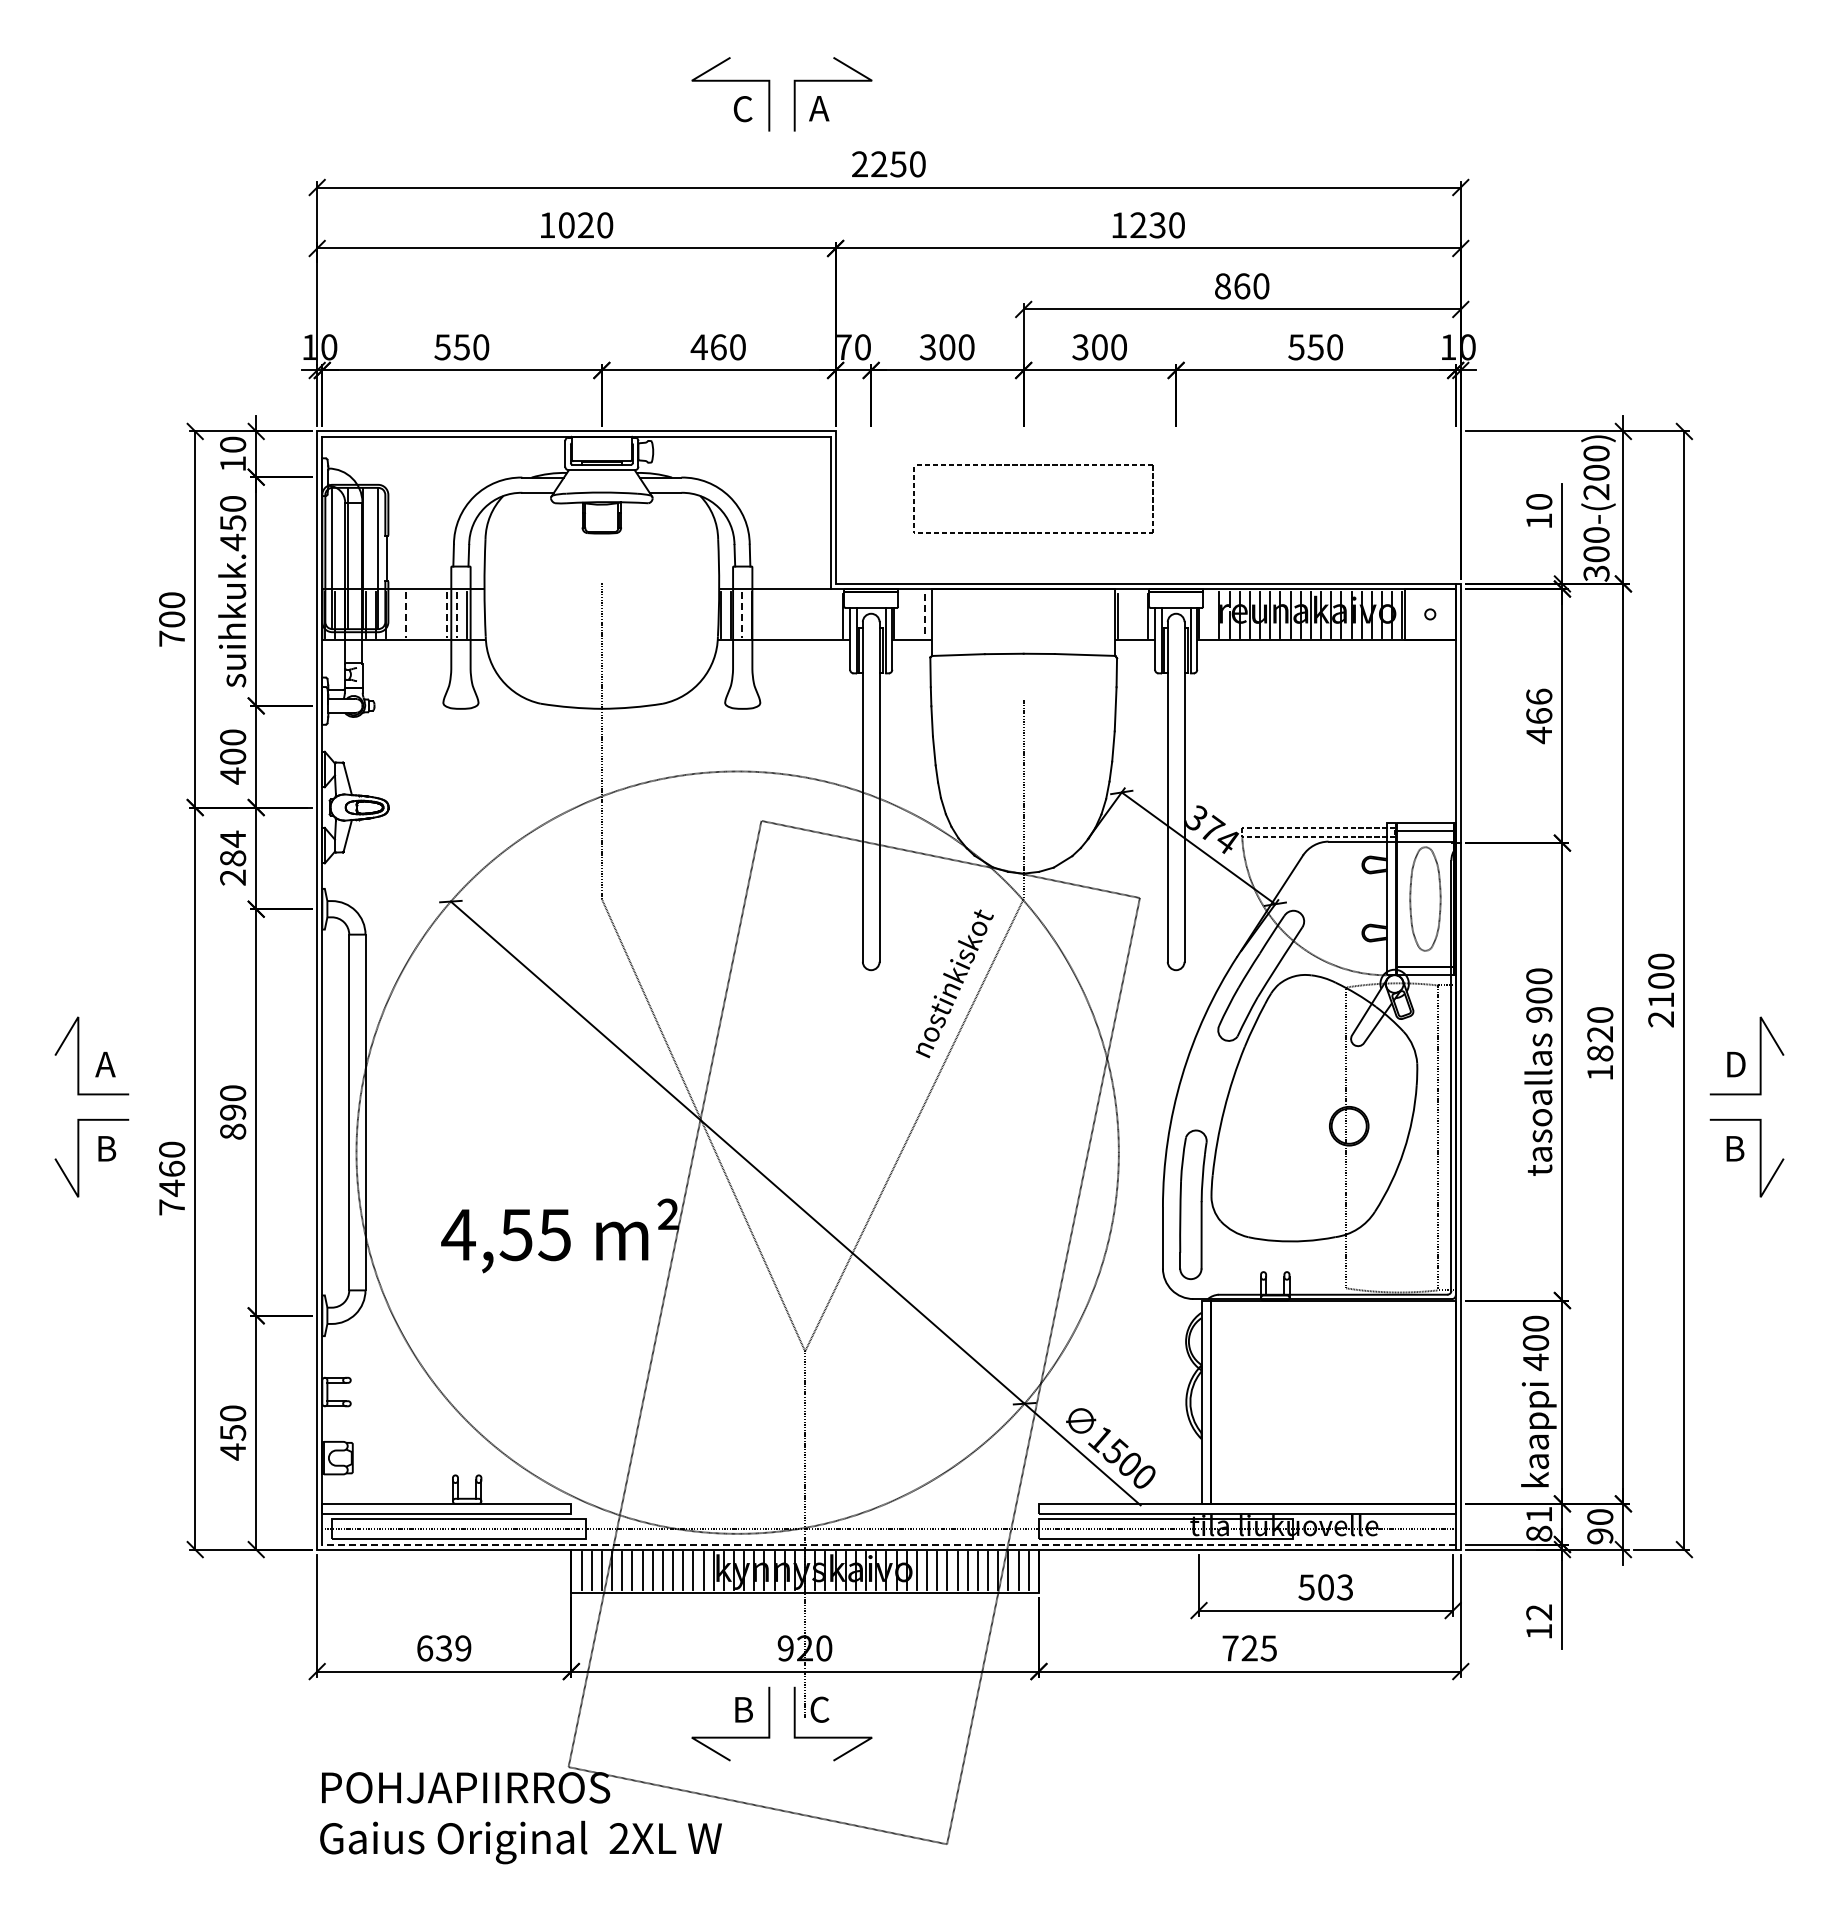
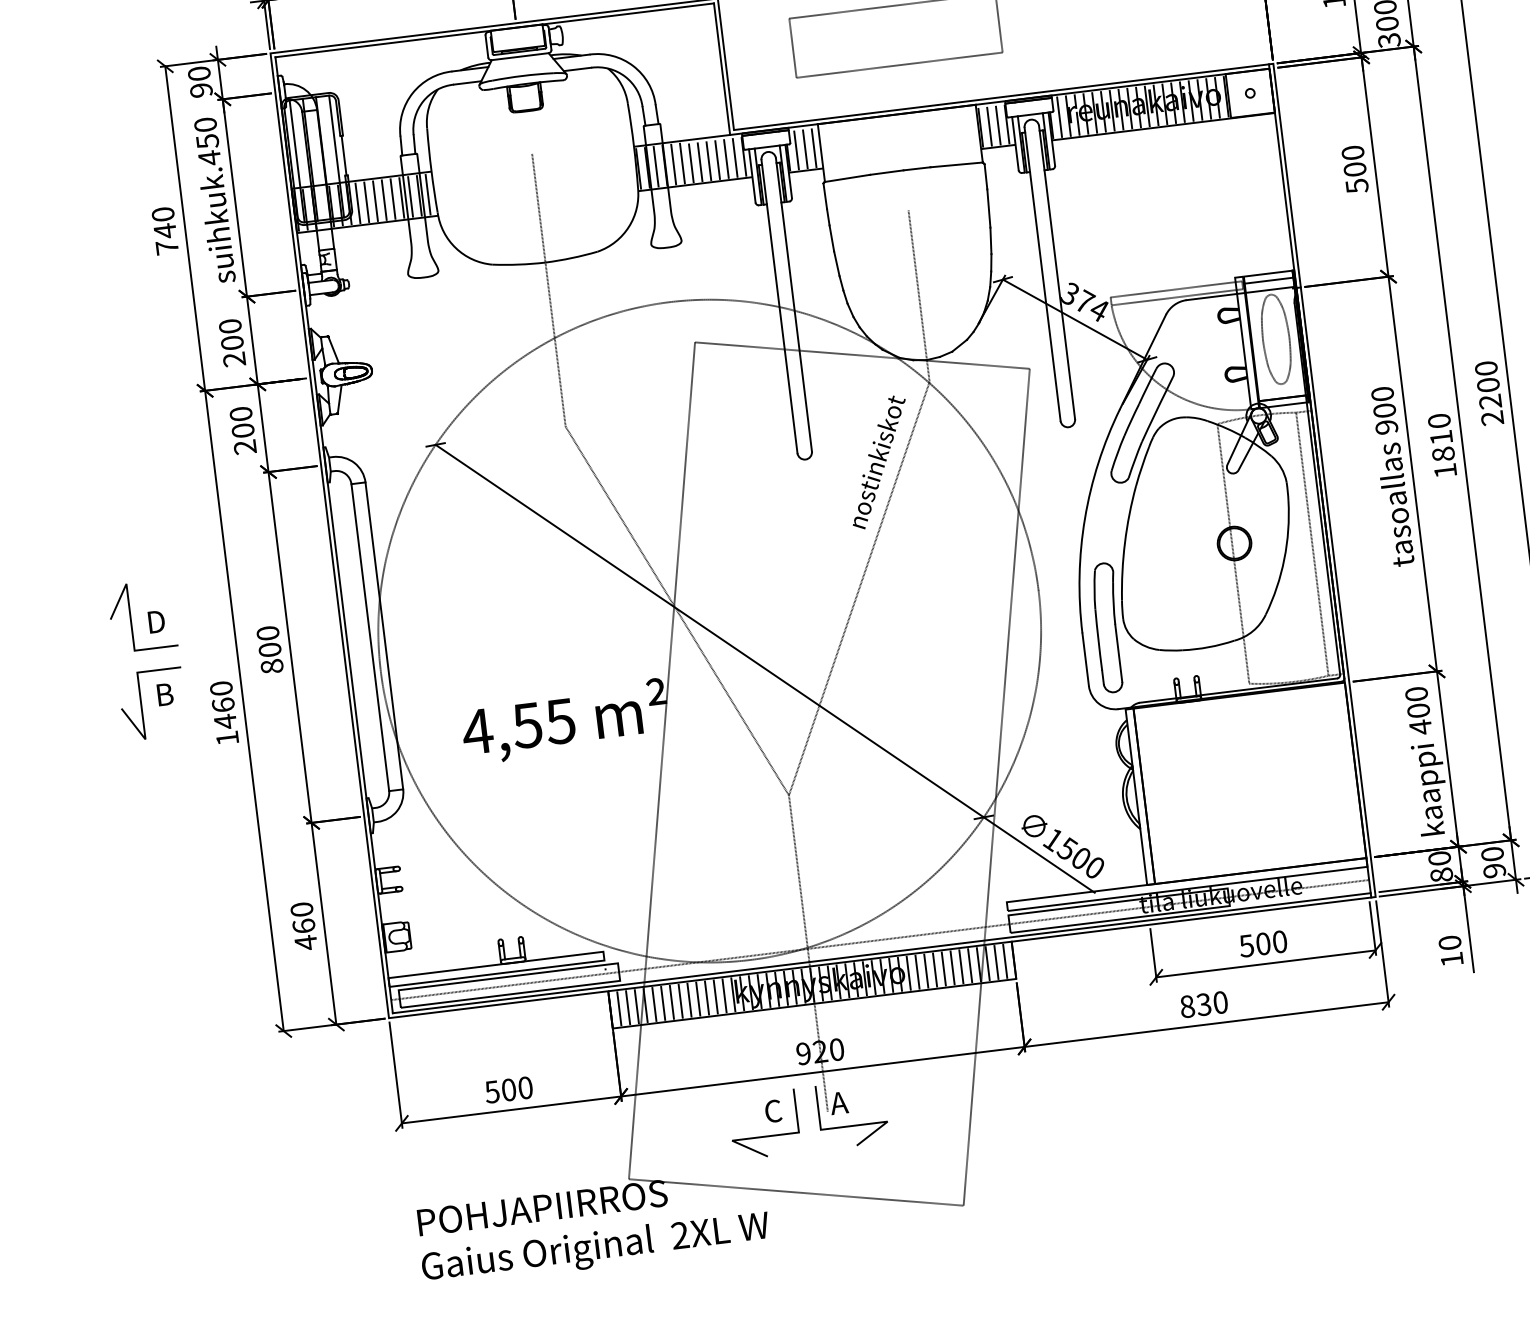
text: (233, 463) -> (201, 89), 10 -> 90
line: (396, 614) -> (358, 202), added
line: (406, 614) -> (366, 201), dashed -> solid
line: (416, 614) -> (375, 200), added
line: (426, 614) -> (384, 199), added
line: (436, 614) -> (392, 198), added
line: (446, 614) -> (401, 197), dashed -> solid
line: (456, 614) -> (410, 196), dashed -> solid
line: (477, 614) -> (428, 194), added
line: (741, 614) -> (656, 166), dashed -> solid
line: (761, 614) -> (673, 164), added
line: (772, 614) -> (682, 163), added
line: (1209, 614) -> (1059, 116), added
line: (782, 615) -> (691, 162), added
line: (792, 615) -> (700, 161), added
line: (802, 615) -> (708, 160), added
line: (812, 615) -> (717, 159), added
line: (822, 615) -> (725, 158), added
line: (833, 615) -> (735, 157), added
line: (904, 615) -> (796, 149), added
line: (914, 615) -> (805, 148), added
line: (924, 615) -> (814, 147), dashed -> solid
line: (1127, 615) -> (989, 126), added
line: (1138, 615) -> (998, 125), added
text: (172, 619) -> (165, 230), 700 -> 740
text: (1539, 716) -> (1355, 169), 466 -> 500
text: (232, 775) -> (233, 359), 400 -> 200
text: (233, 848) -> (242, 422), 284 -> 200
text: (1660, 1000) -> (1489, 402), 2100 -> 2200
text: (1599, 1034) -> (1440, 437), 1820 -> 1810
text: (105, 1064) -> (154, 622), A -> D
text: (233, 1112) -> (270, 649), 890 -> 800
text: (171, 1207) -> (227, 738), 7460 -> 1460
text: (233, 1432) -> (304, 925), 450 -> 460
text: (1539, 1514) -> (1439, 858), 81 -> 80
line: (889, 1544) -> (882, 953), dashed -> solid
text: (1345, 1587) -> (1280, 941), 503 -> 500
text: (1539, 1612) -> (1450, 942), 12 -> 10
text: (443, 1648) -> (508, 1090), 639 -> 500
text: (1249, 1648) -> (1203, 1004), 725 -> 830
text: (742, 1709) -> (772, 1111), B -> C
text: (819, 1709) -> (839, 1102), C -> A

